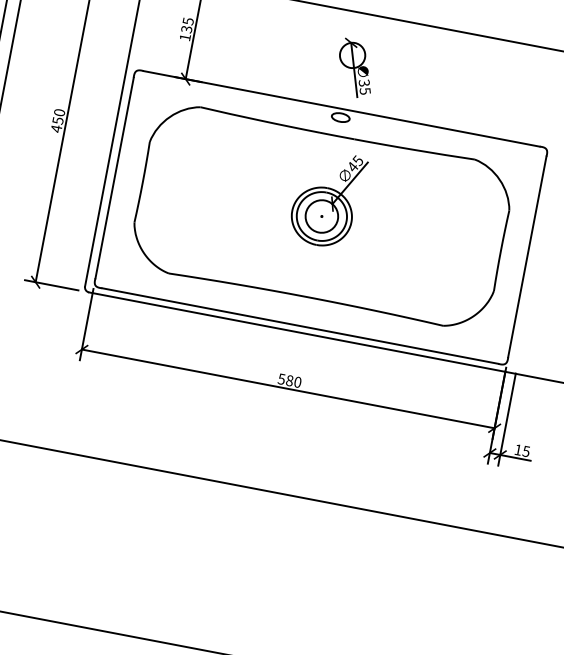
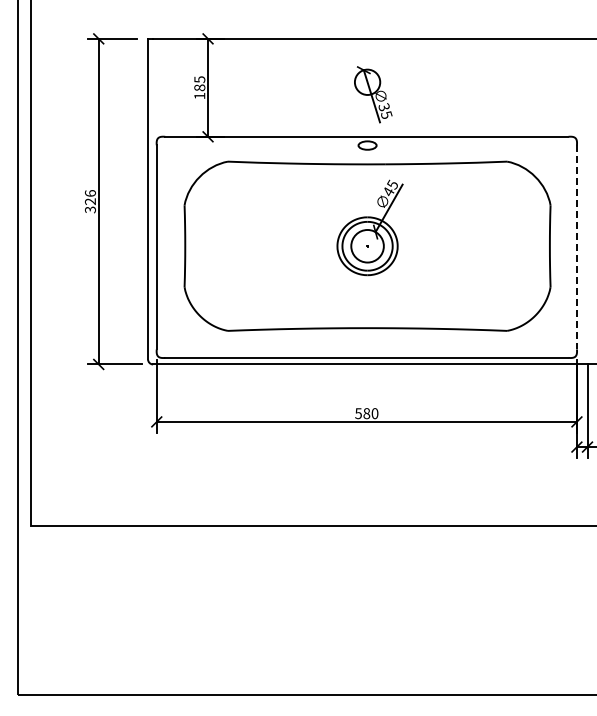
text: (186, 29) -> (199, 87), 135 -> 185
text: (57, 120) -> (89, 201), 450 -> 326
line: (526, 256) -> (576, 247), solid -> dashed

